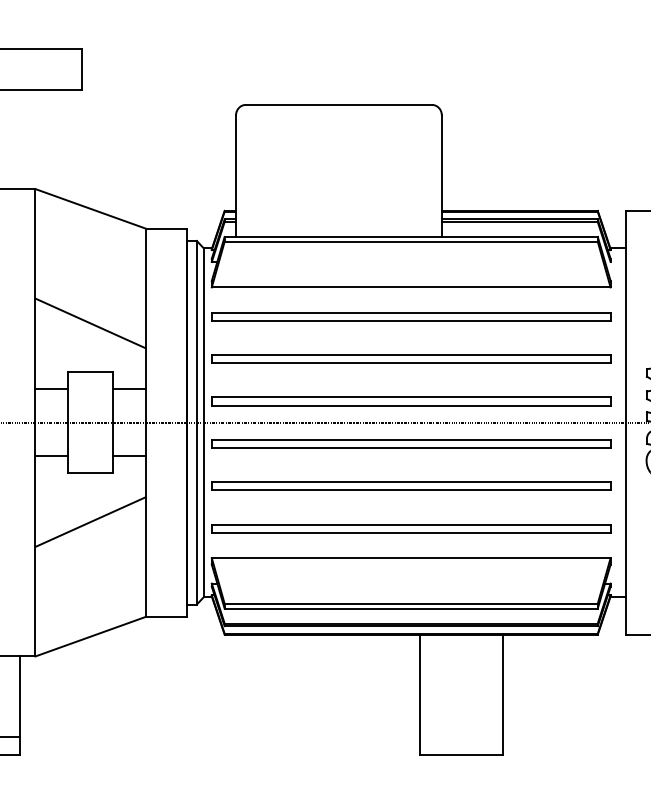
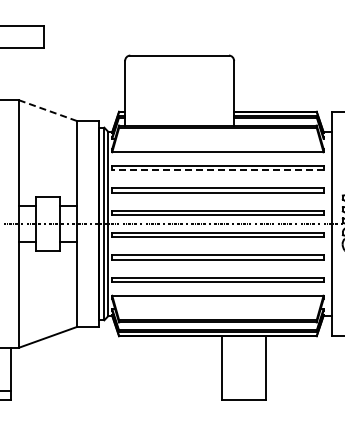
line: (89, 208) -> (47, 110), solid -> dashed
line: (410, 321) -> (217, 170), solid -> dashed
line: (89, 323) -> (47, 171), removed
line: (89, 521) -> (47, 276), removed

